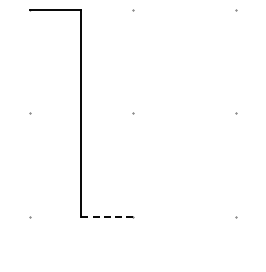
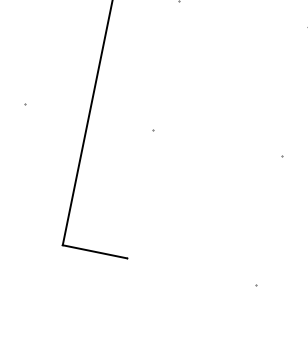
line: (107, 216) -> (95, 251), dashed -> solid

